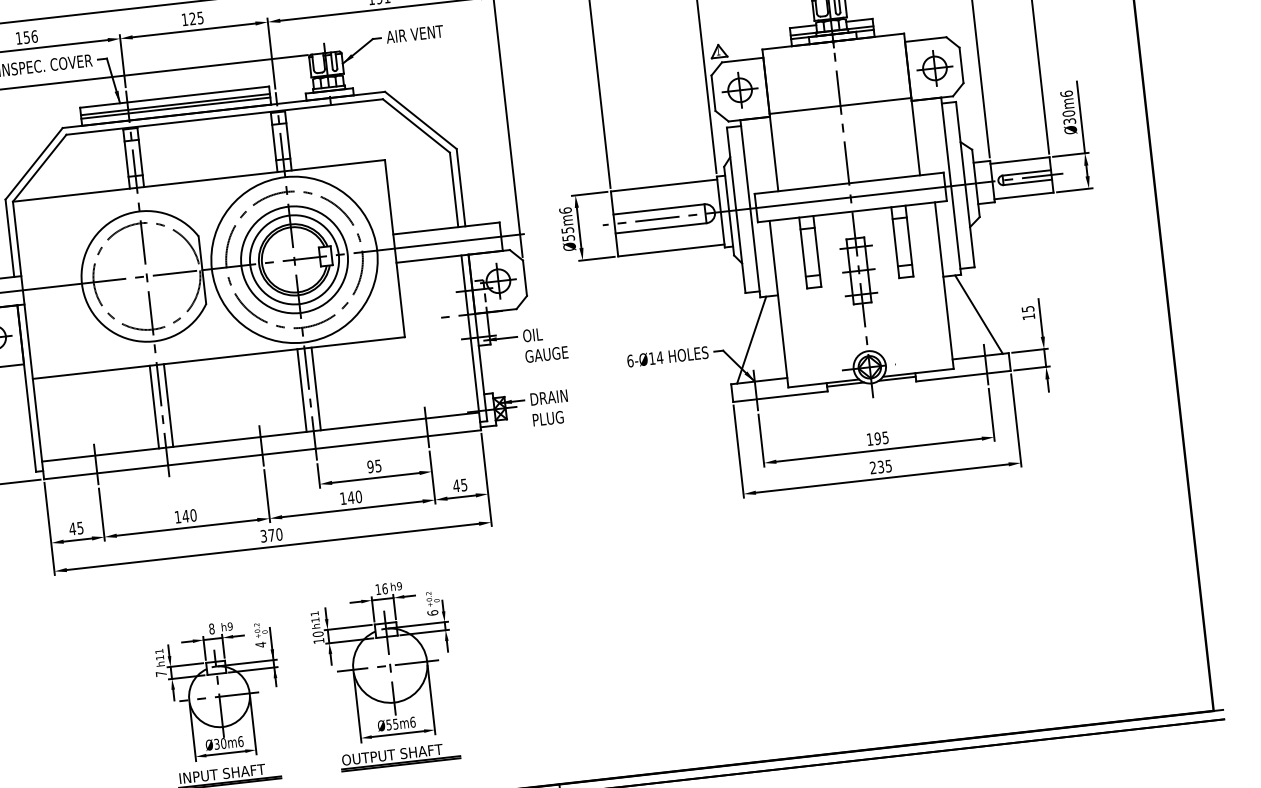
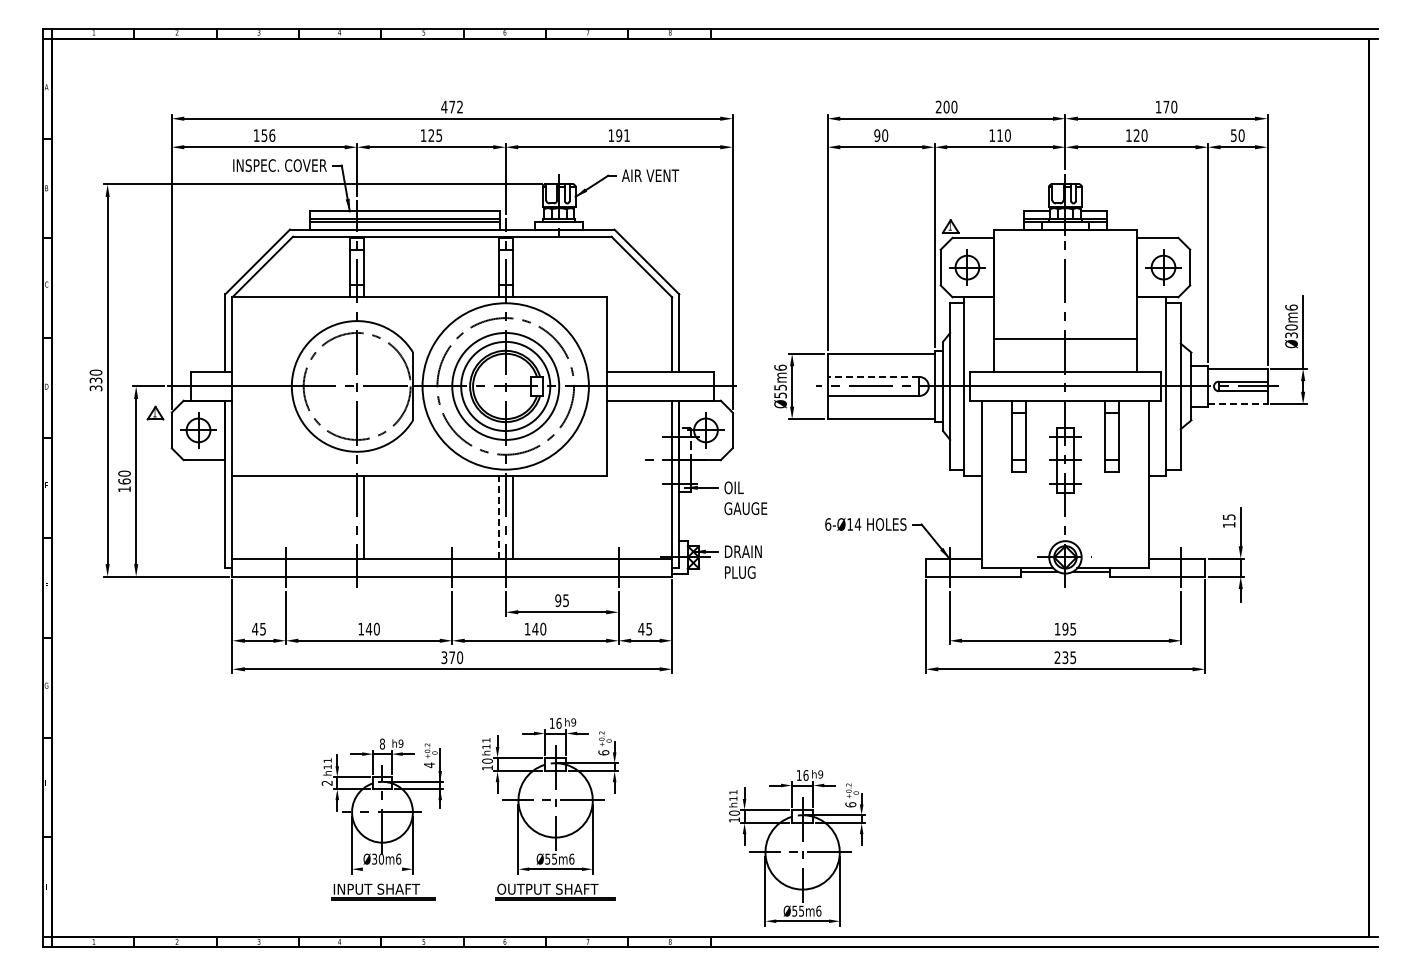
line: (840, 106) -> (1065, 339), moved
line: (1023, 196) -> (1237, 404), solid -> dashed
line: (658, 208) -> (873, 376), solid -> dashed
line: (978, 314) -> (1179, 516), removed
line: (751, 339) -> (950, 516), removed
line: (301, 390) -> (498, 517), solid -> dashed
line: (154, 406) -> (350, 516), removed
text: (160, 673) -> (326, 782), 7 -> 2
part: (635, 686) -> (797, 848), added
line: (225, 753) -> (382, 869), removed

